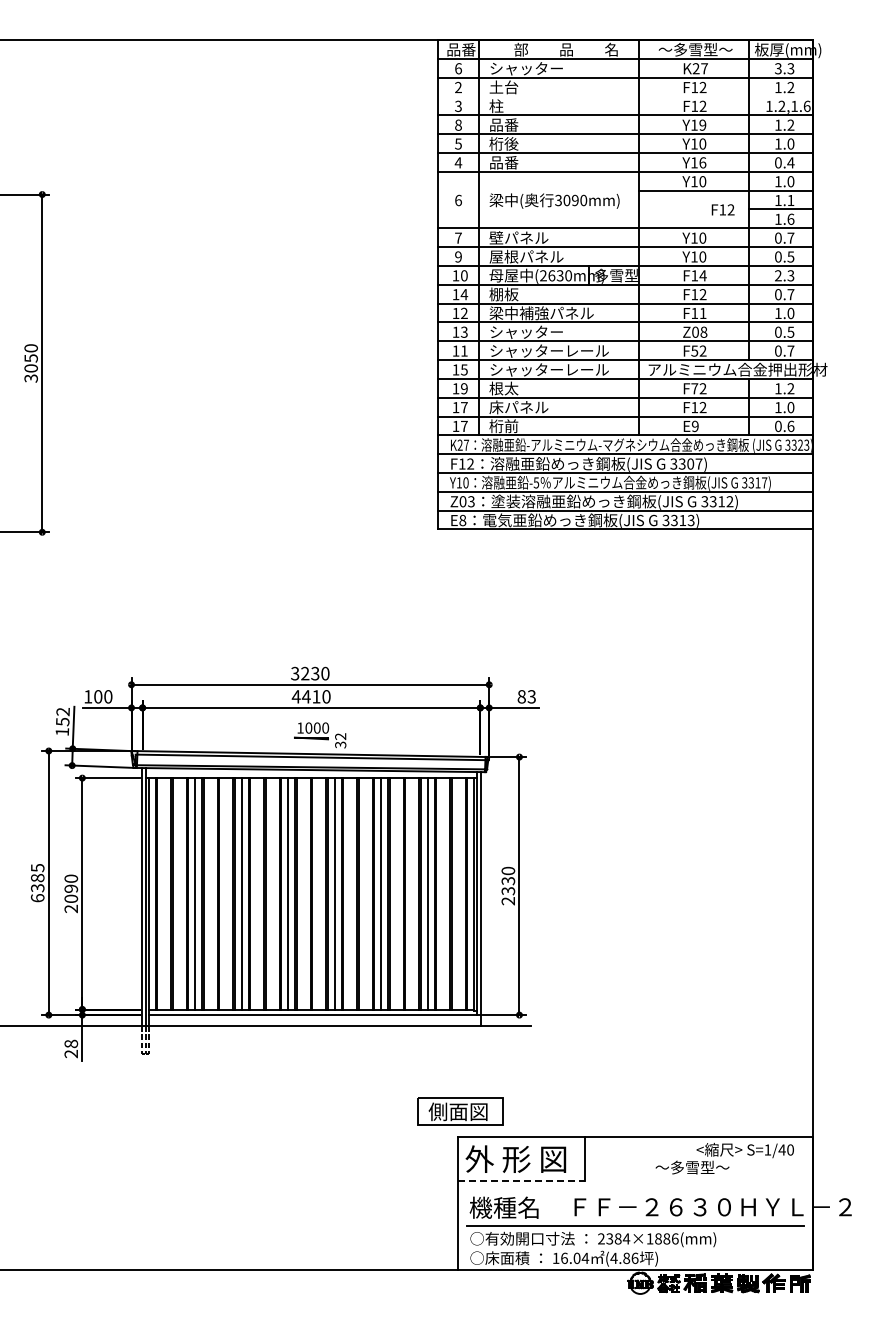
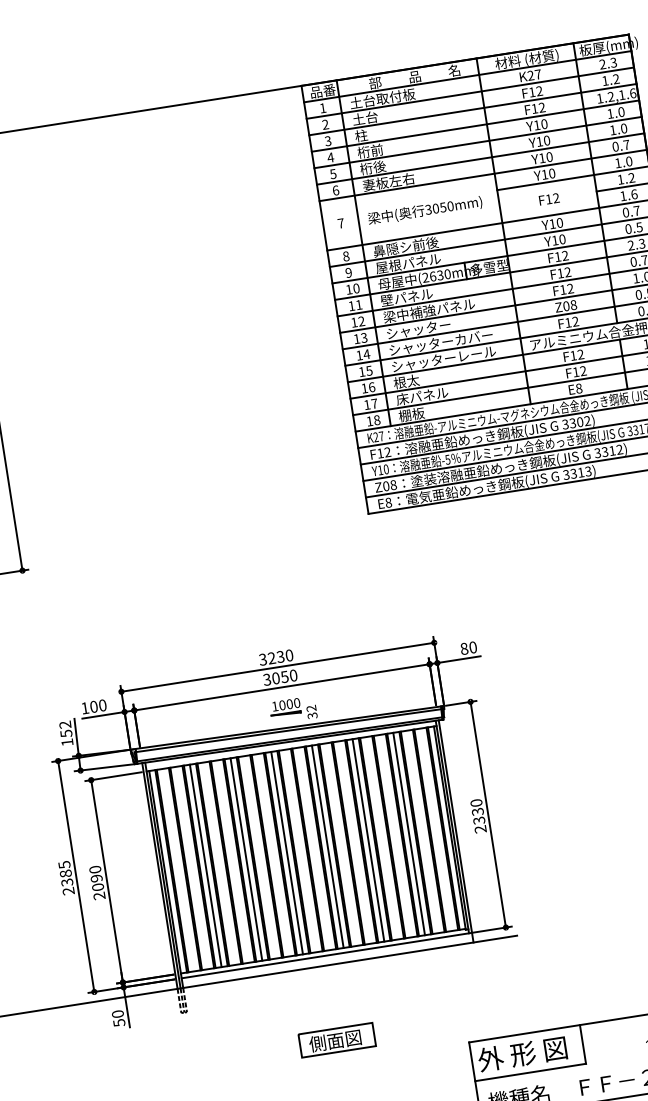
text: (695, 49) -> (527, 58), ～多雪型～ -> 材料 (材質)
text: (458, 68) -> (322, 108), 6 -> 1
text: (526, 68) -> (382, 98), シャッター -> 土台取付板
text: (778, 69) -> (602, 65), 3.3 -> 2.3
line: (625, 96) -> (472, 109), added
text: (458, 124) -> (330, 157), 8 -> 4
text: (503, 124) -> (370, 150), 品番 -> 桁前
text: (702, 124) -> (544, 123), Y19 -> Y10
text: (790, 124) -> (621, 111), 1.2 -> 1.0
text: (458, 162) -> (335, 190), 4 -> 6
text: (518, 162) -> (388, 182), 品番 -> 妻板左右
text: (702, 162) -> (549, 156), Y16 -> Y10
text: (790, 162) -> (626, 144), 0.4 -> 0.7
text: (574, 199) -> (442, 206), 3090mm) -> 3050mm)
text: (790, 199) -> (631, 177), 1.1 -> 1.2
text: (458, 200) -> (341, 223), 6 -> 7
text: (722, 209) -> (548, 199), moved
text: (458, 237) -> (346, 255), 7 -> 8
text: (526, 237) -> (405, 246), 壁パネル -> 鼻隠シ前後
text: (702, 275) -> (564, 255), F14 -> F12
text: (464, 294) -> (359, 304), 14 -> 11
text: (518, 294) -> (406, 297), 棚板 -> 壁パネル
text: (702, 312) -> (569, 288), F11 -> F12
text: (464, 350) -> (366, 353), 11 -> 14
text: (587, 350) -> (474, 336), シャッターレール -> シャッターカバー
text: (694, 350) -> (567, 322), F52 -> F12
text: (464, 388) -> (372, 387), 19 -> 16
text: (694, 388) -> (573, 355), F72 -> F12
text: (694, 425) -> (578, 387), E9 -> E8
text: (464, 426) -> (377, 420), 17 -> 18
text: (503, 426) -> (411, 414), 桁前 -> 棚板
text: (698, 463) -> (586, 420), 3307) -> 3302)
text: (471, 501) -> (393, 484), Z03 -> Z08
text: (305, 696) -> (275, 678), 4410 -> 3050
text: (531, 696) -> (472, 647), 83 -> 80
text: (37, 898) -> (68, 891), 6385 -> 2385
text: (71, 1048) -> (118, 1018), 28 -> 50
part: (460, 1111) -> (337, 1040), moved
line: (522, 1181) -> (531, 1072), dashed -> solid

